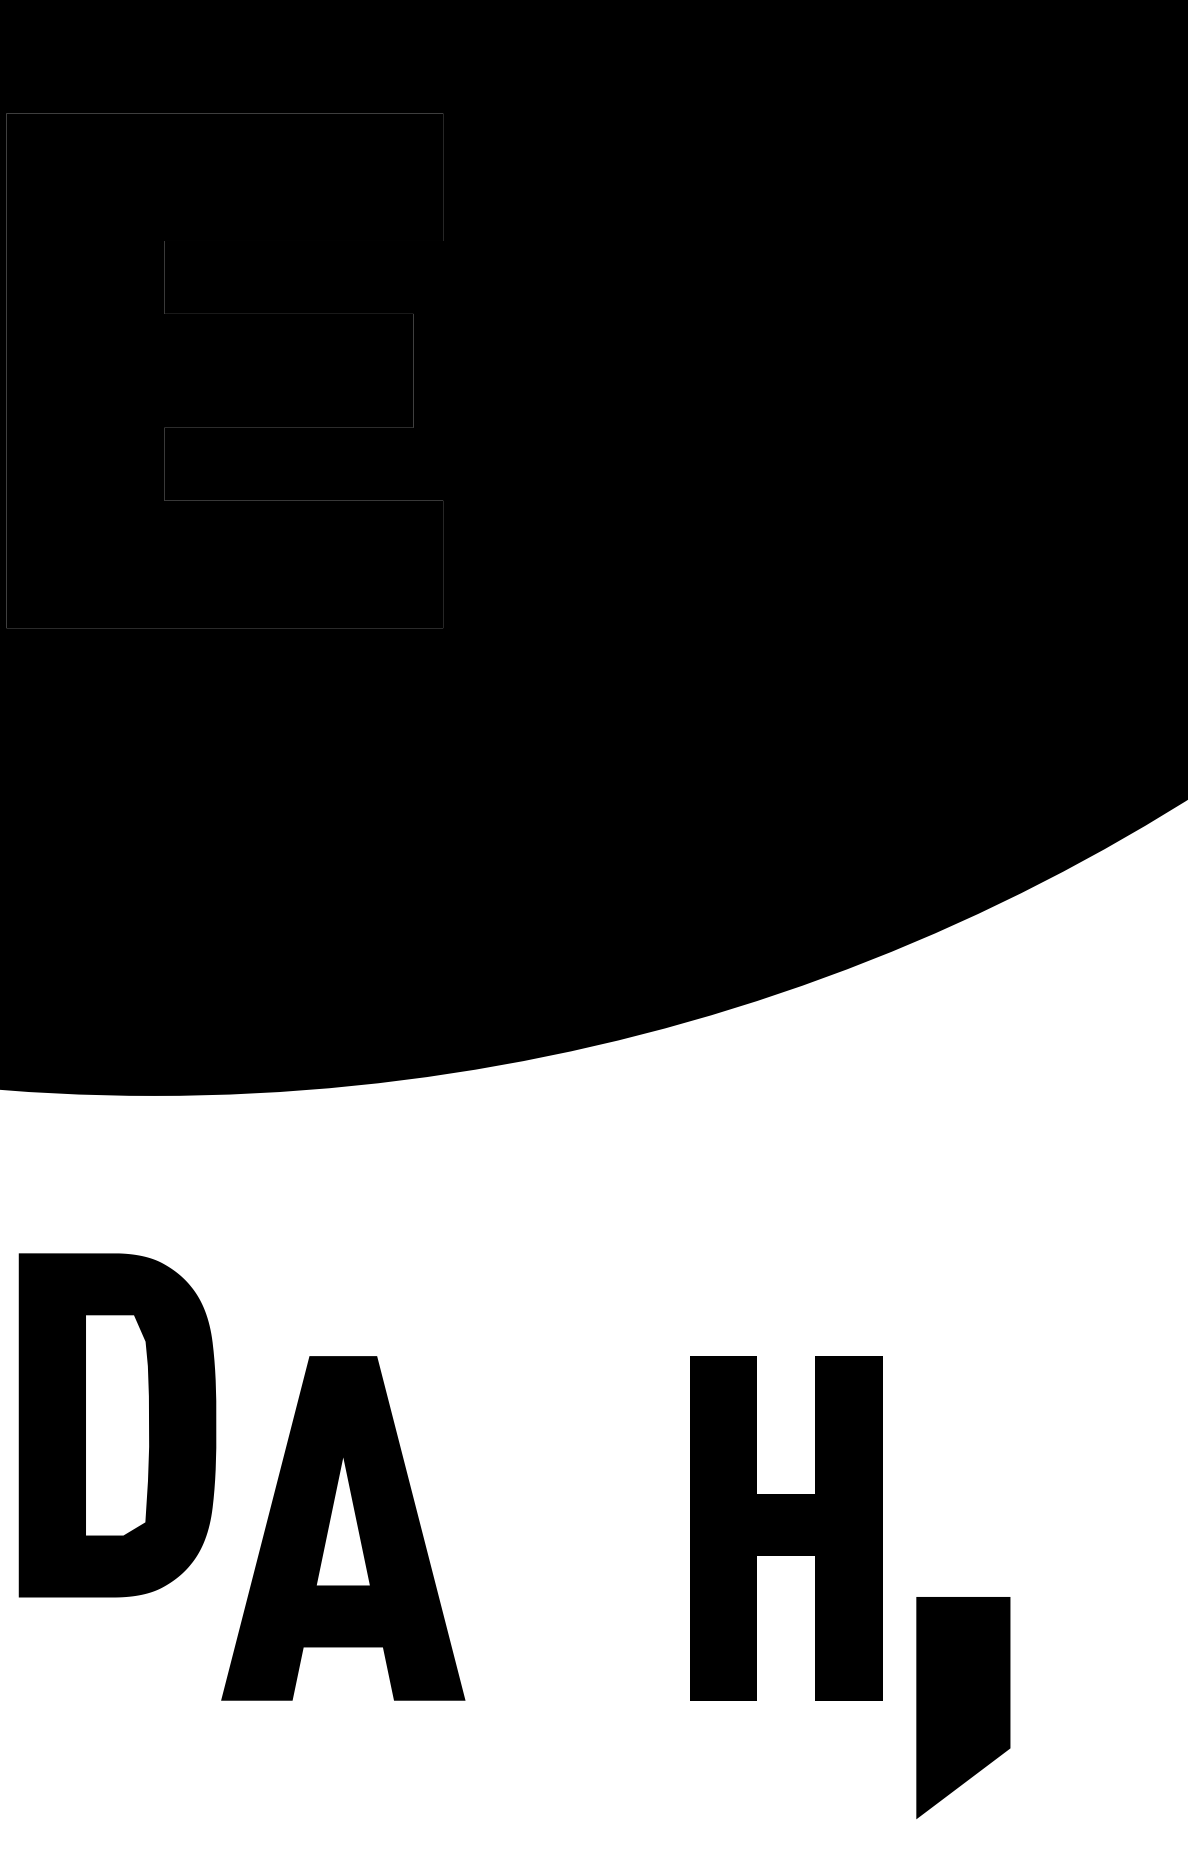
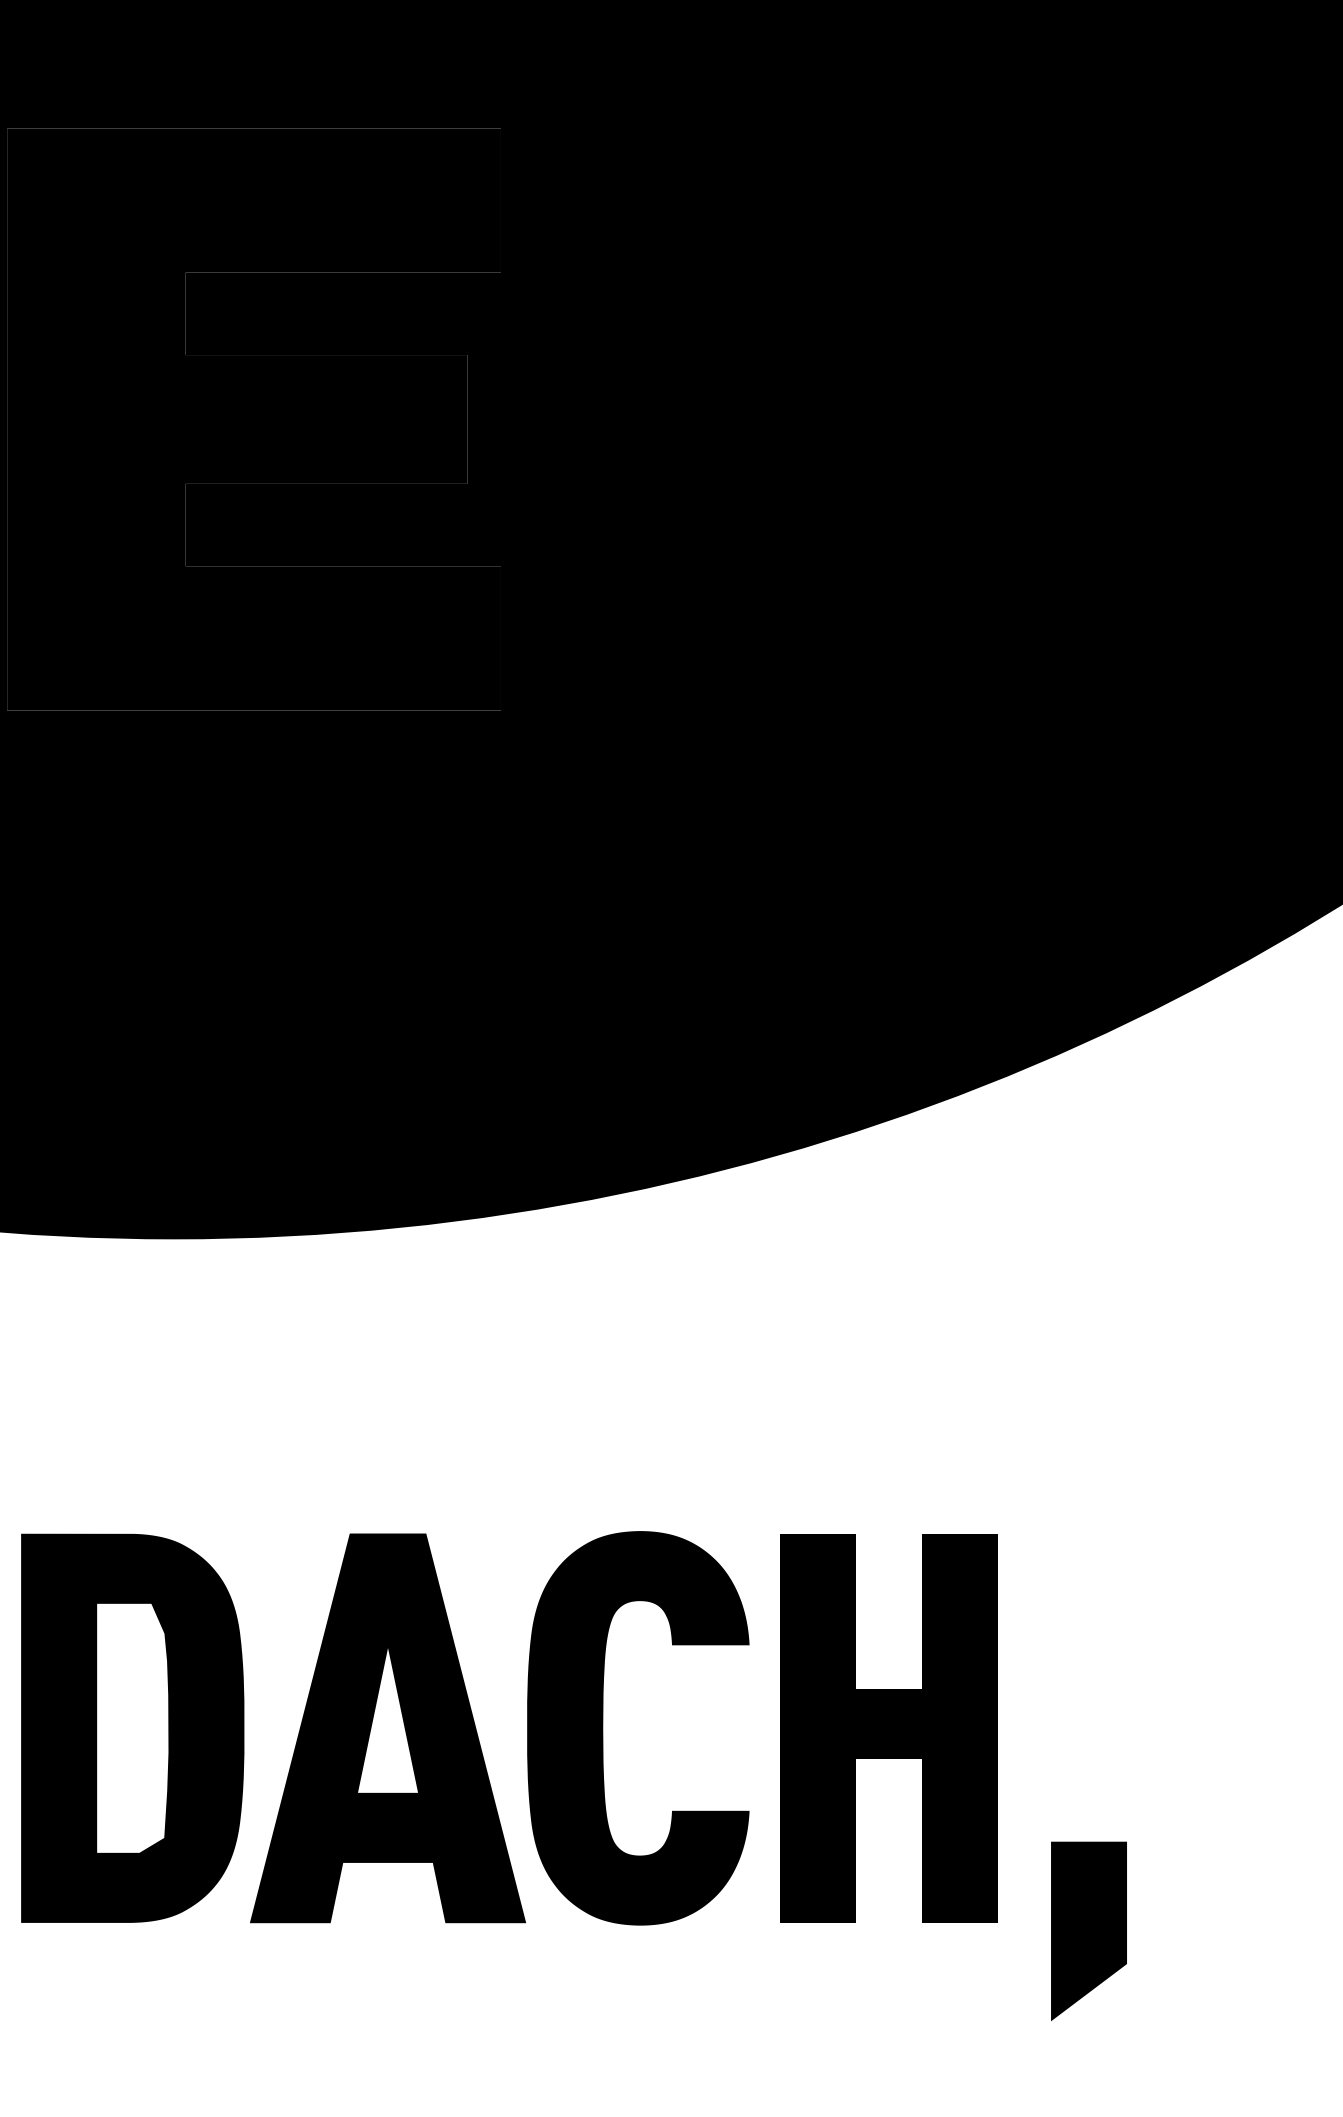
part: (117, 1425) -> (132, 1728), moved
fill: (564, 1527) -> (638, 1727), added
part: (962, 1707) -> (1088, 1930), size x0.71

